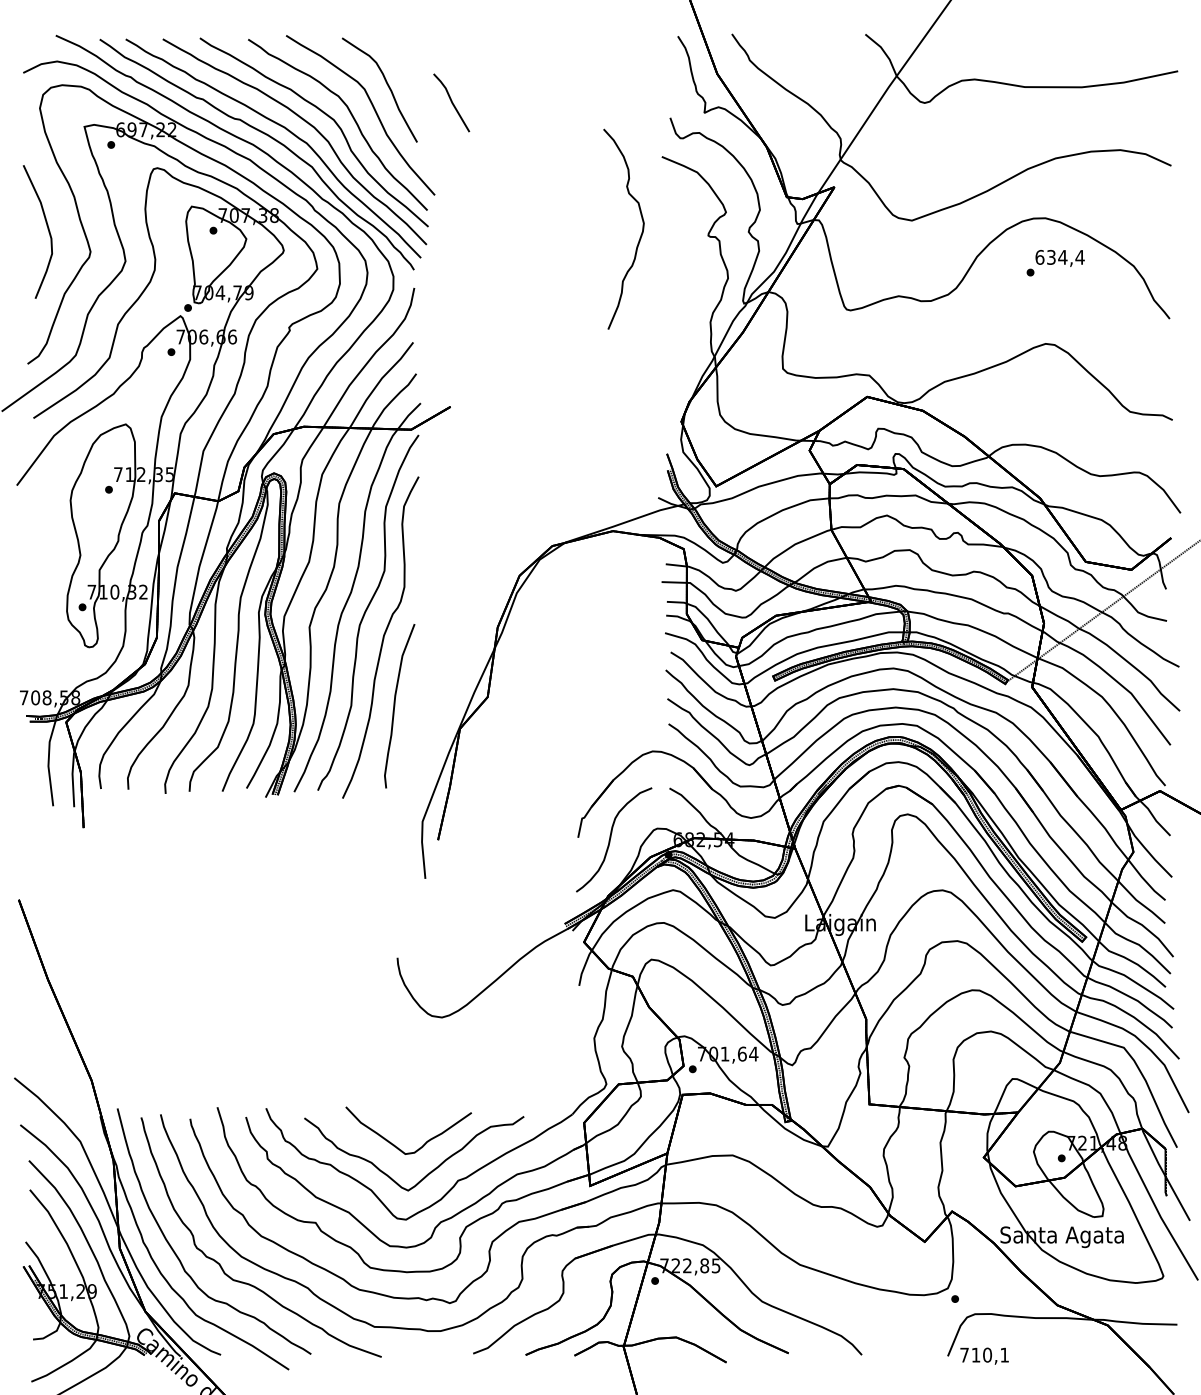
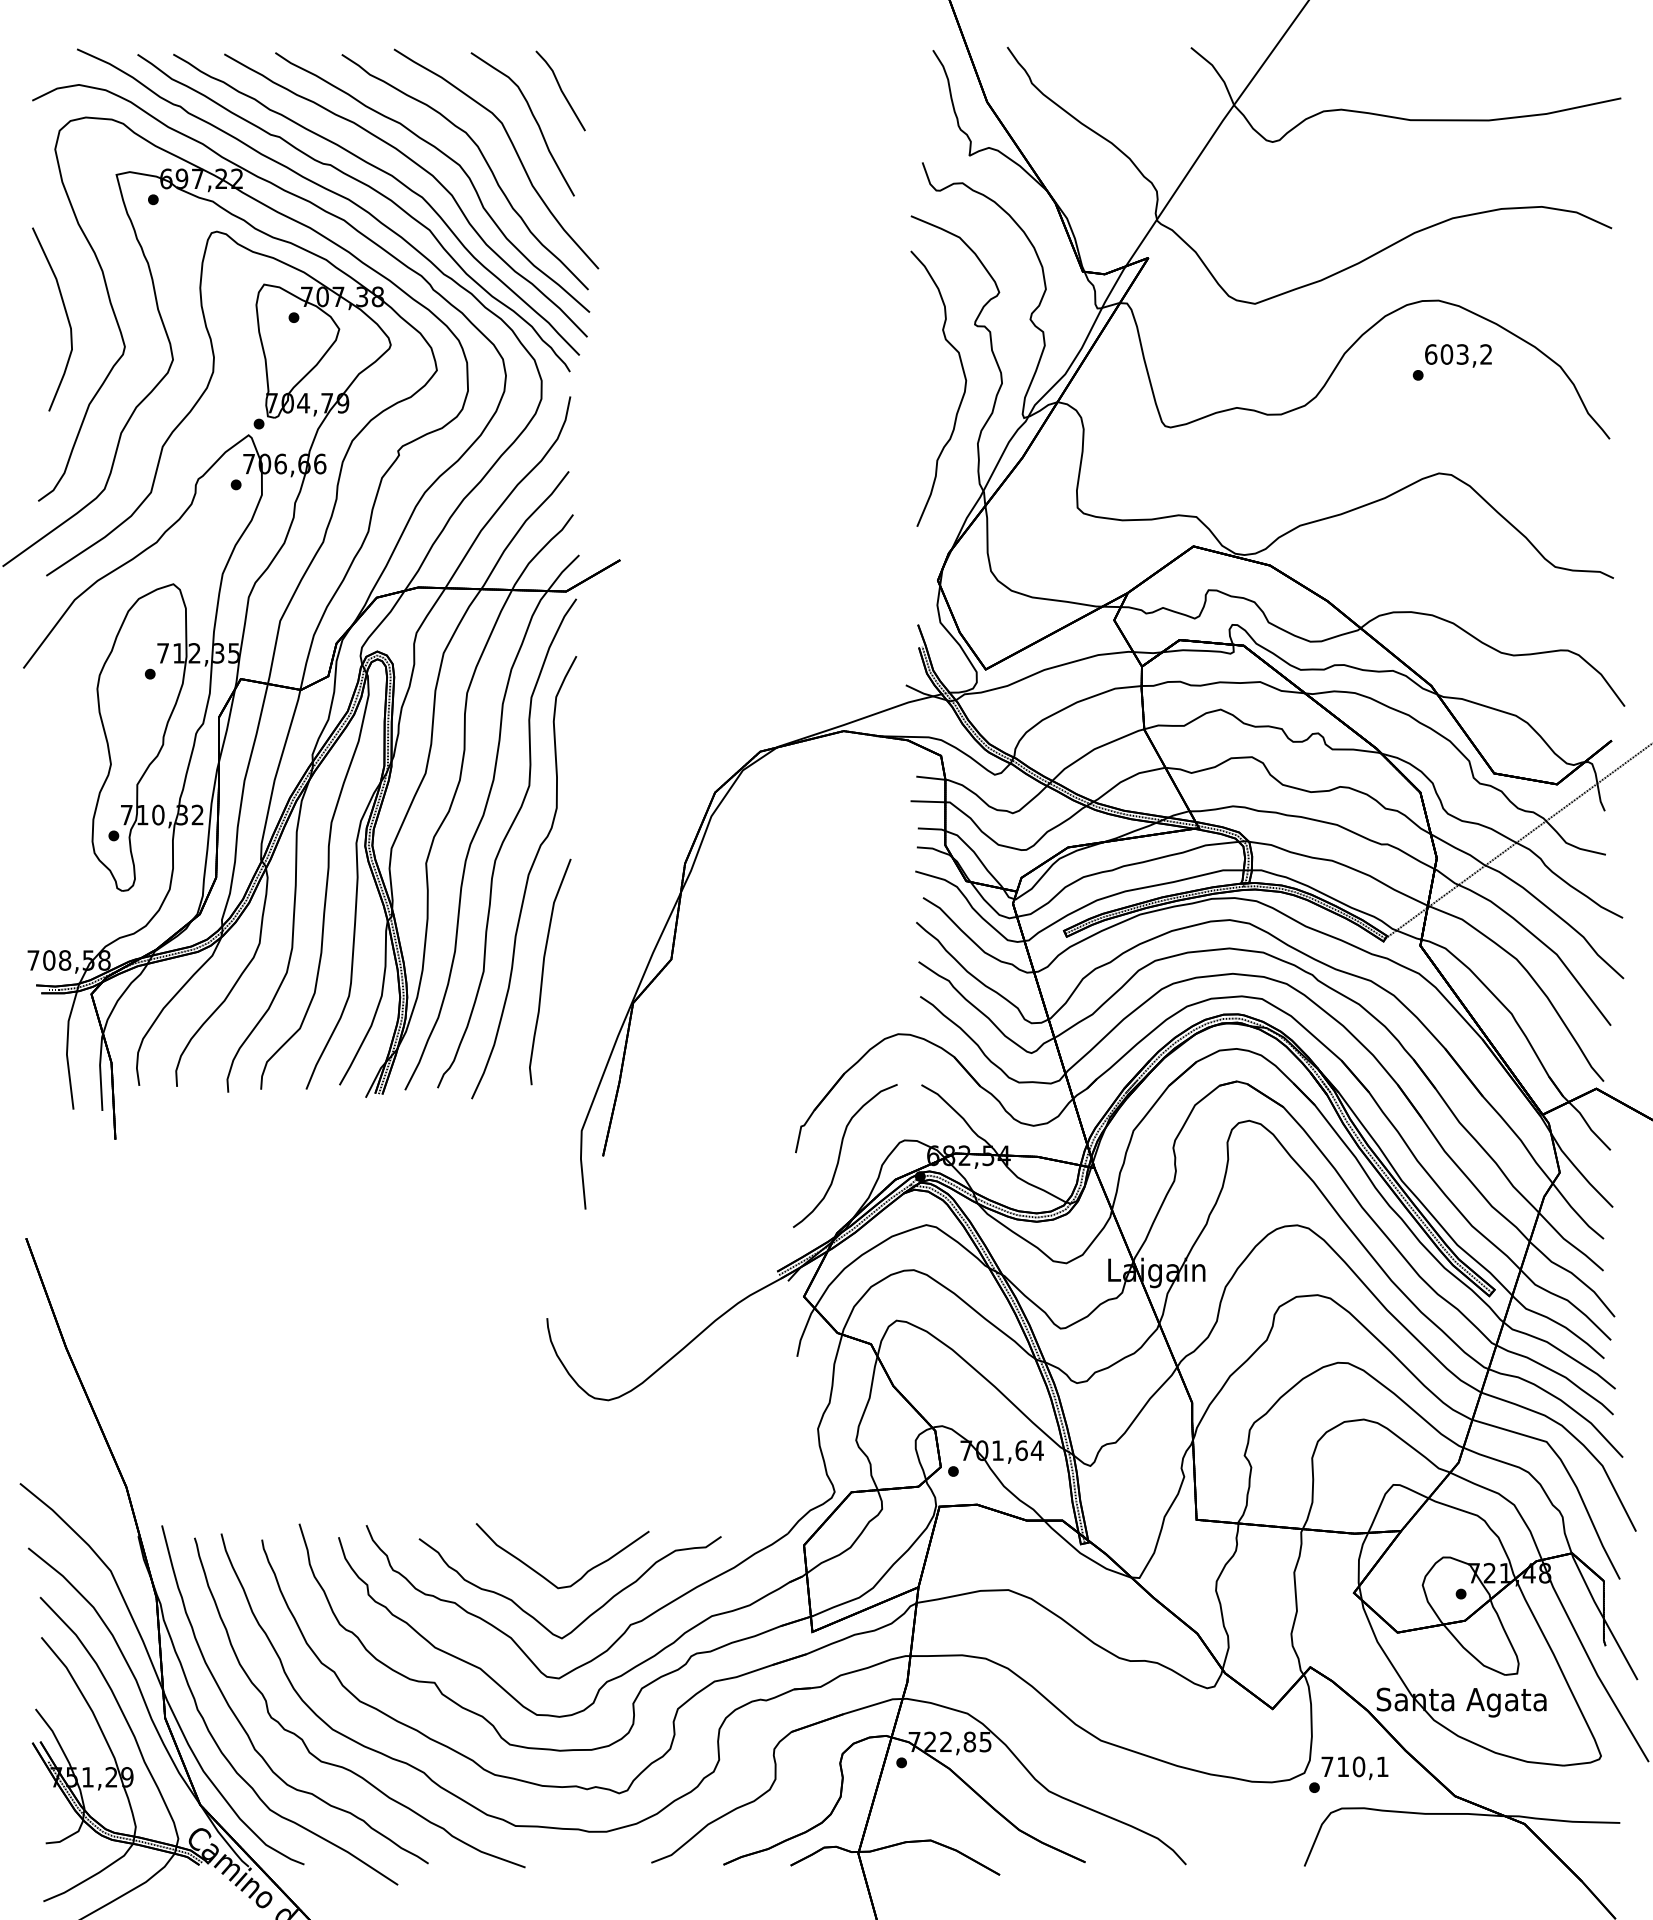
part: (451, 102) -> (560, 90), moved
curve: (641, 234) -> (962, 395), moved
text: (1065, 257) -> (1466, 354), 634,4 -> 603,2
text: (984, 1356) -> (1354, 1768), moved

